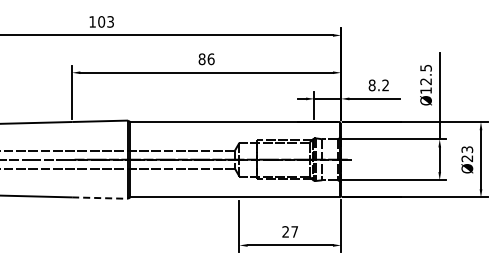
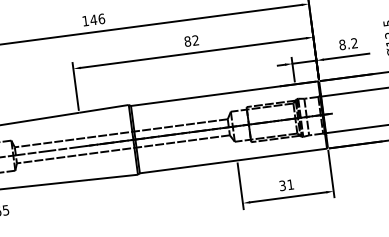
text: (105, 21) -> (97, 19), 103 -> 146
text: (210, 59) -> (195, 40), 86 -> 82
line: (100, 198) -> (113, 177), dashed -> solid
text: (289, 231) -> (285, 184), 27 -> 31

